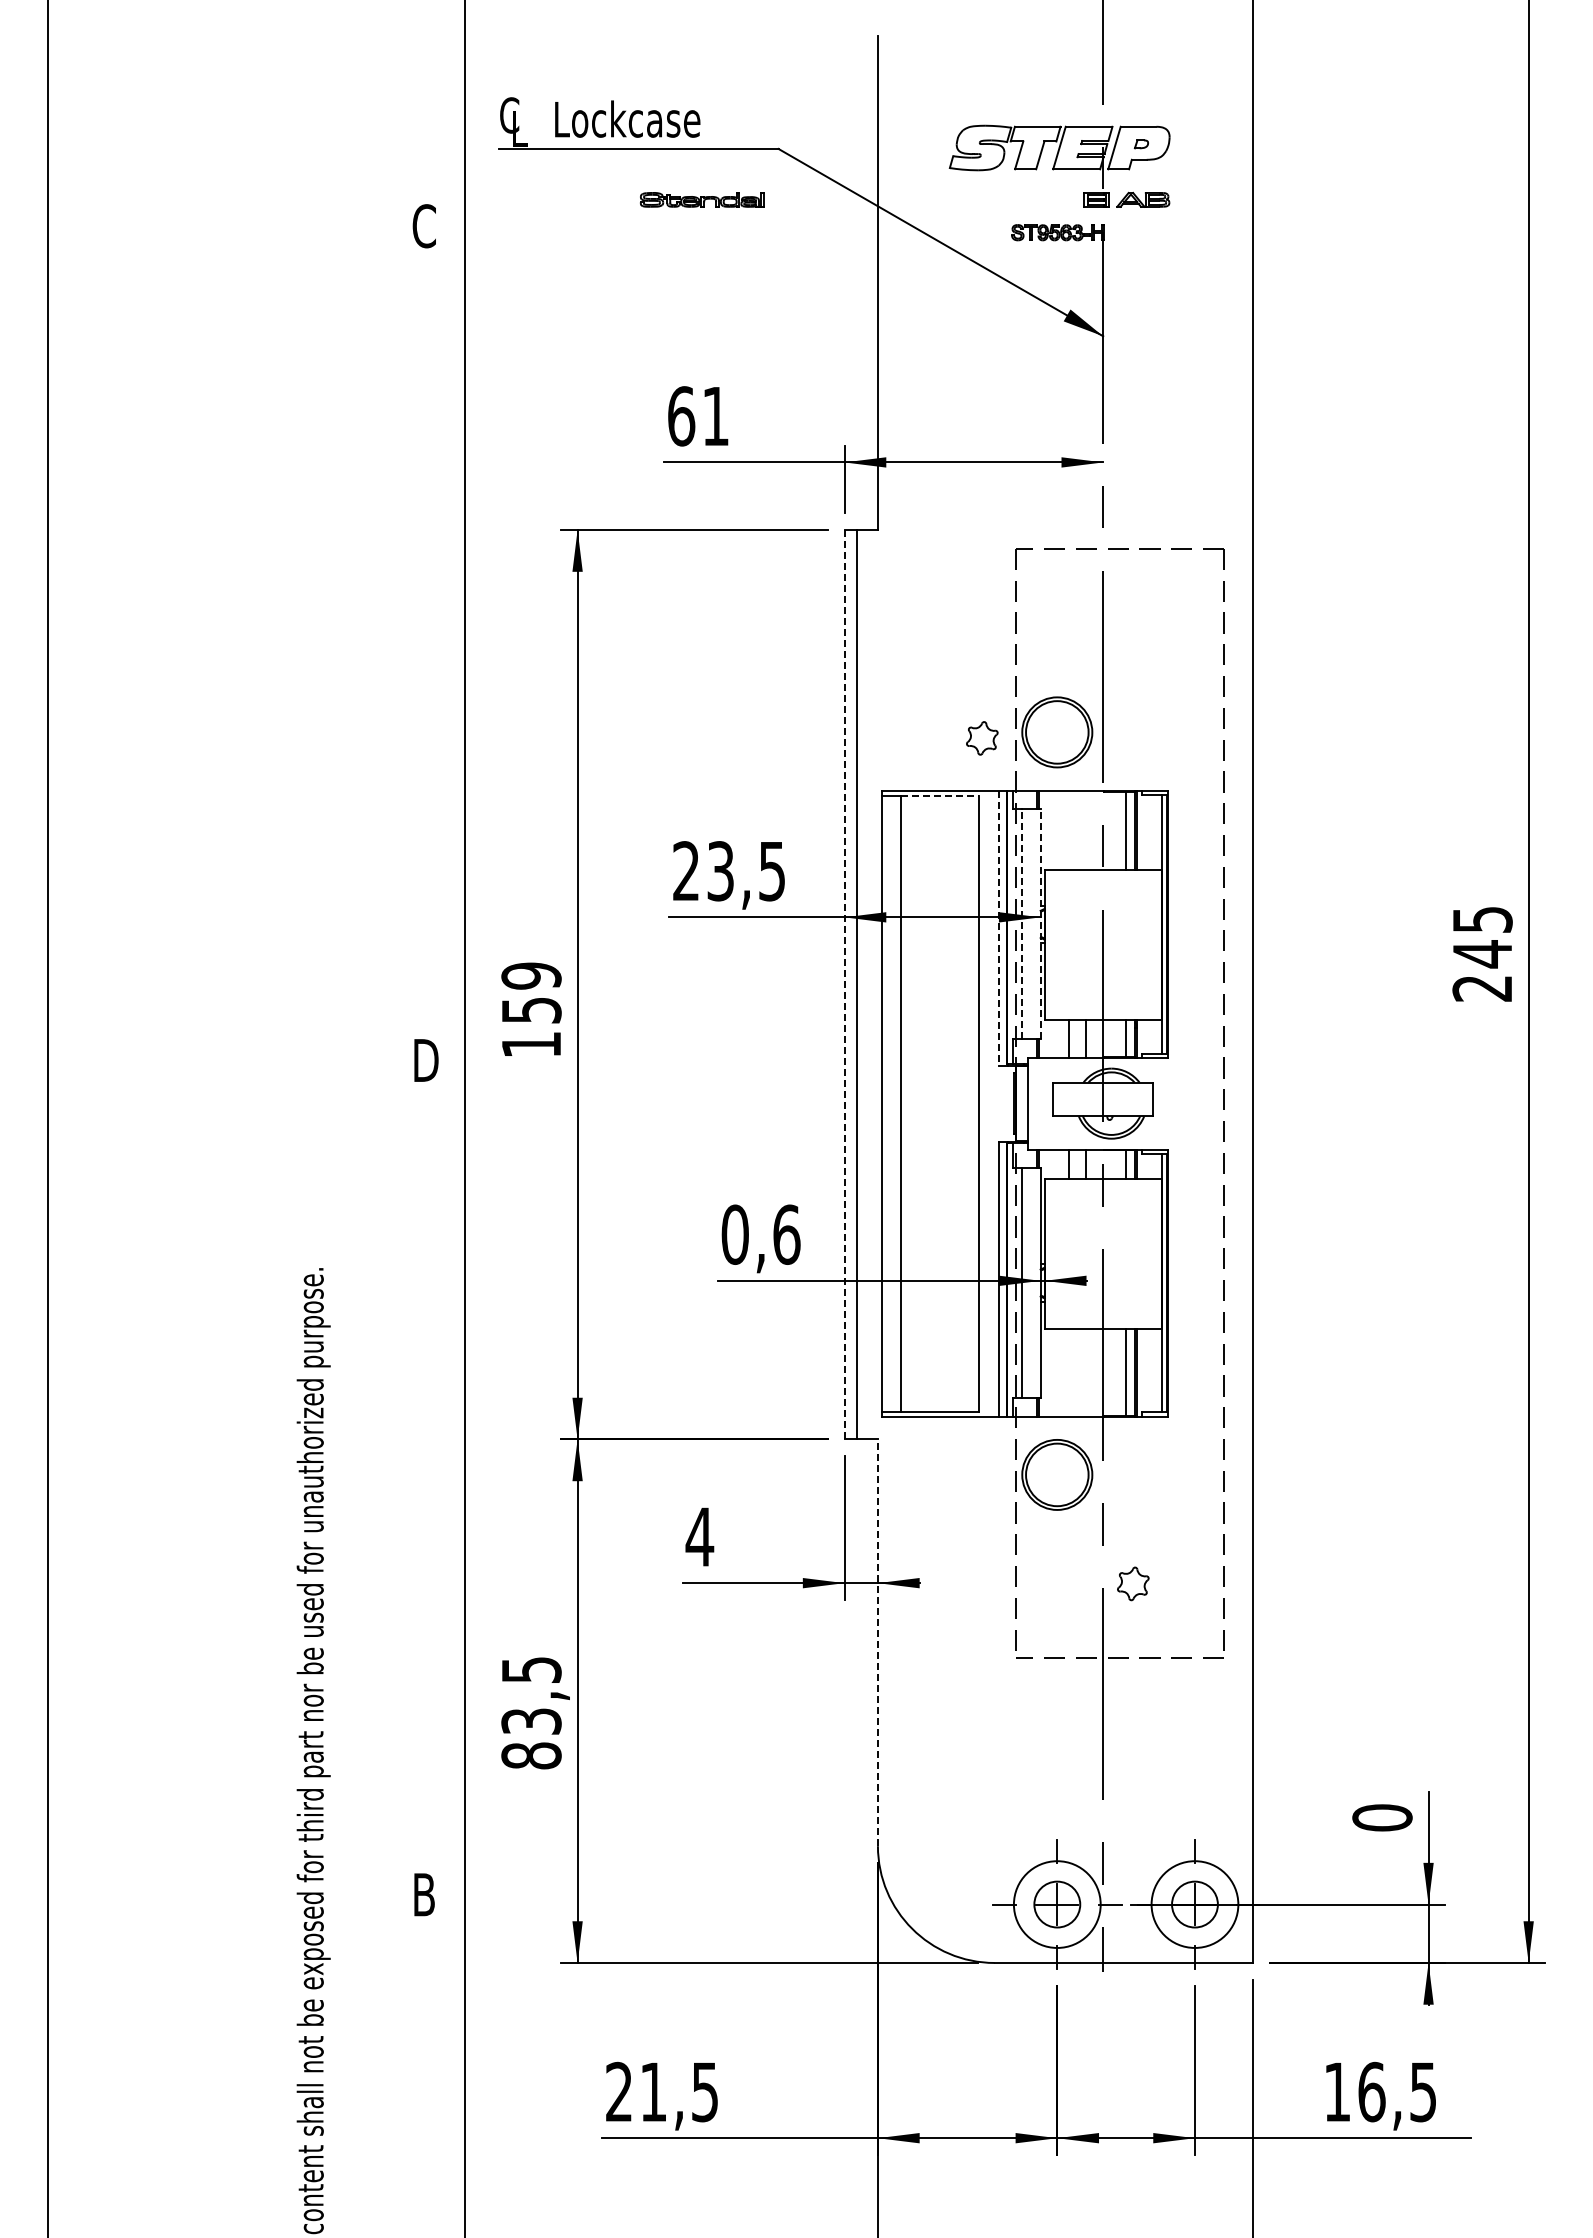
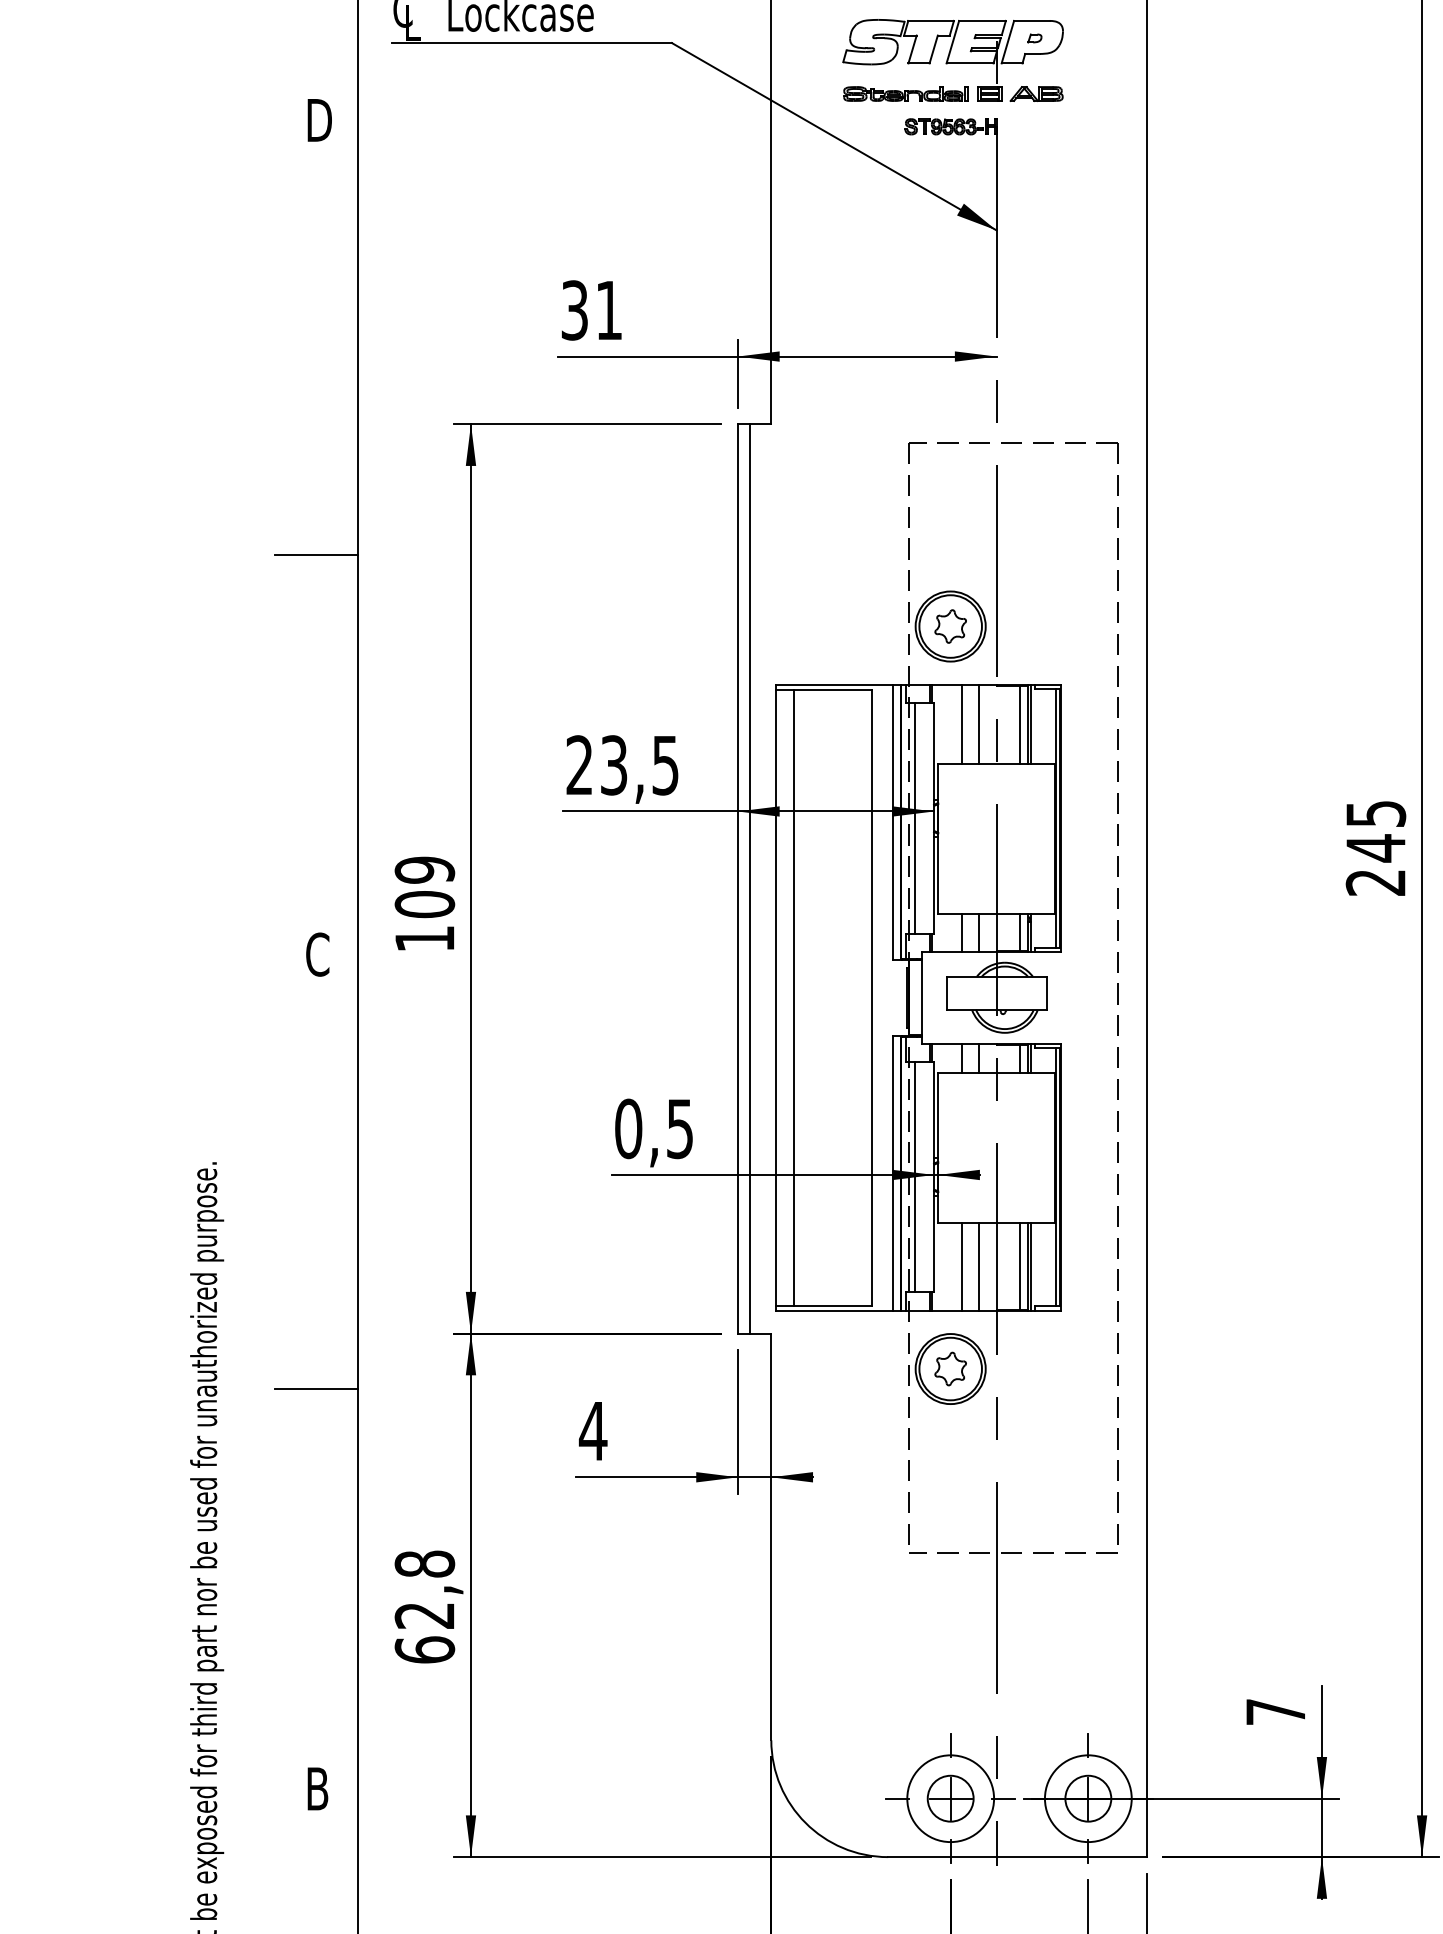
part: (702, 199) -> (905, 93), moved
text: (425, 226) -> (318, 120), C -> D
text: (681, 416) -> (574, 310), 61 -> 31
line: (422, 660) -> (315, 554), added
part: (982, 738) -> (950, 626), moved
line: (939, 795) -> (832, 689), dashed -> solid
line: (1068, 830) -> (961, 724), added
line: (1086, 830) -> (979, 724), added
line: (1021, 923) -> (914, 817), dashed -> solid
line: (1040, 923) -> (933, 817), dashed -> solid
line: (999, 928) -> (892, 822), dashed -> solid
line: (844, 984) -> (737, 878), dashed -> solid
text: (531, 1009) -> (424, 903), 159 -> 109
text: (425, 1060) -> (318, 954), D -> C
text: (786, 1234) -> (679, 1128), 0,6 -> 0,5
line: (1068, 1372) -> (961, 1266), added
line: (1086, 1372) -> (979, 1266), added
line: (422, 1494) -> (315, 1388), added
part: (1133, 1583) -> (950, 1368), moved
line: (877, 1642) -> (770, 1536), dashed -> solid
text: (531, 1712) -> (424, 1606), 83,5 -> 62,8
text: (1382, 1817) -> (1275, 1711), 0 -> 7

